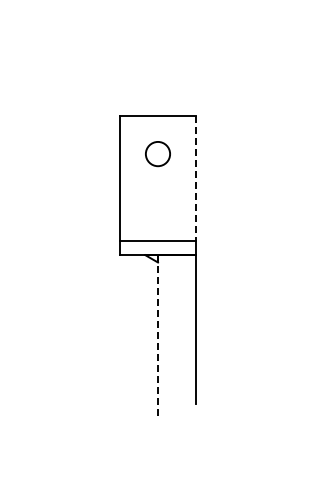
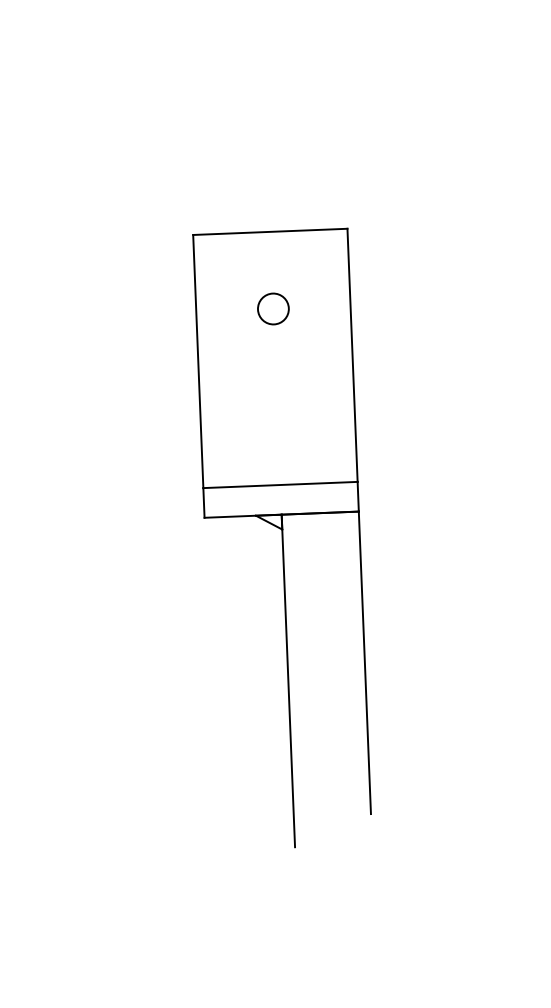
circle: (157, 153) -> (272, 307), size x0.62
line: (195, 178) -> (351, 355), dashed -> solid
line: (157, 336) -> (287, 680), dashed -> solid

